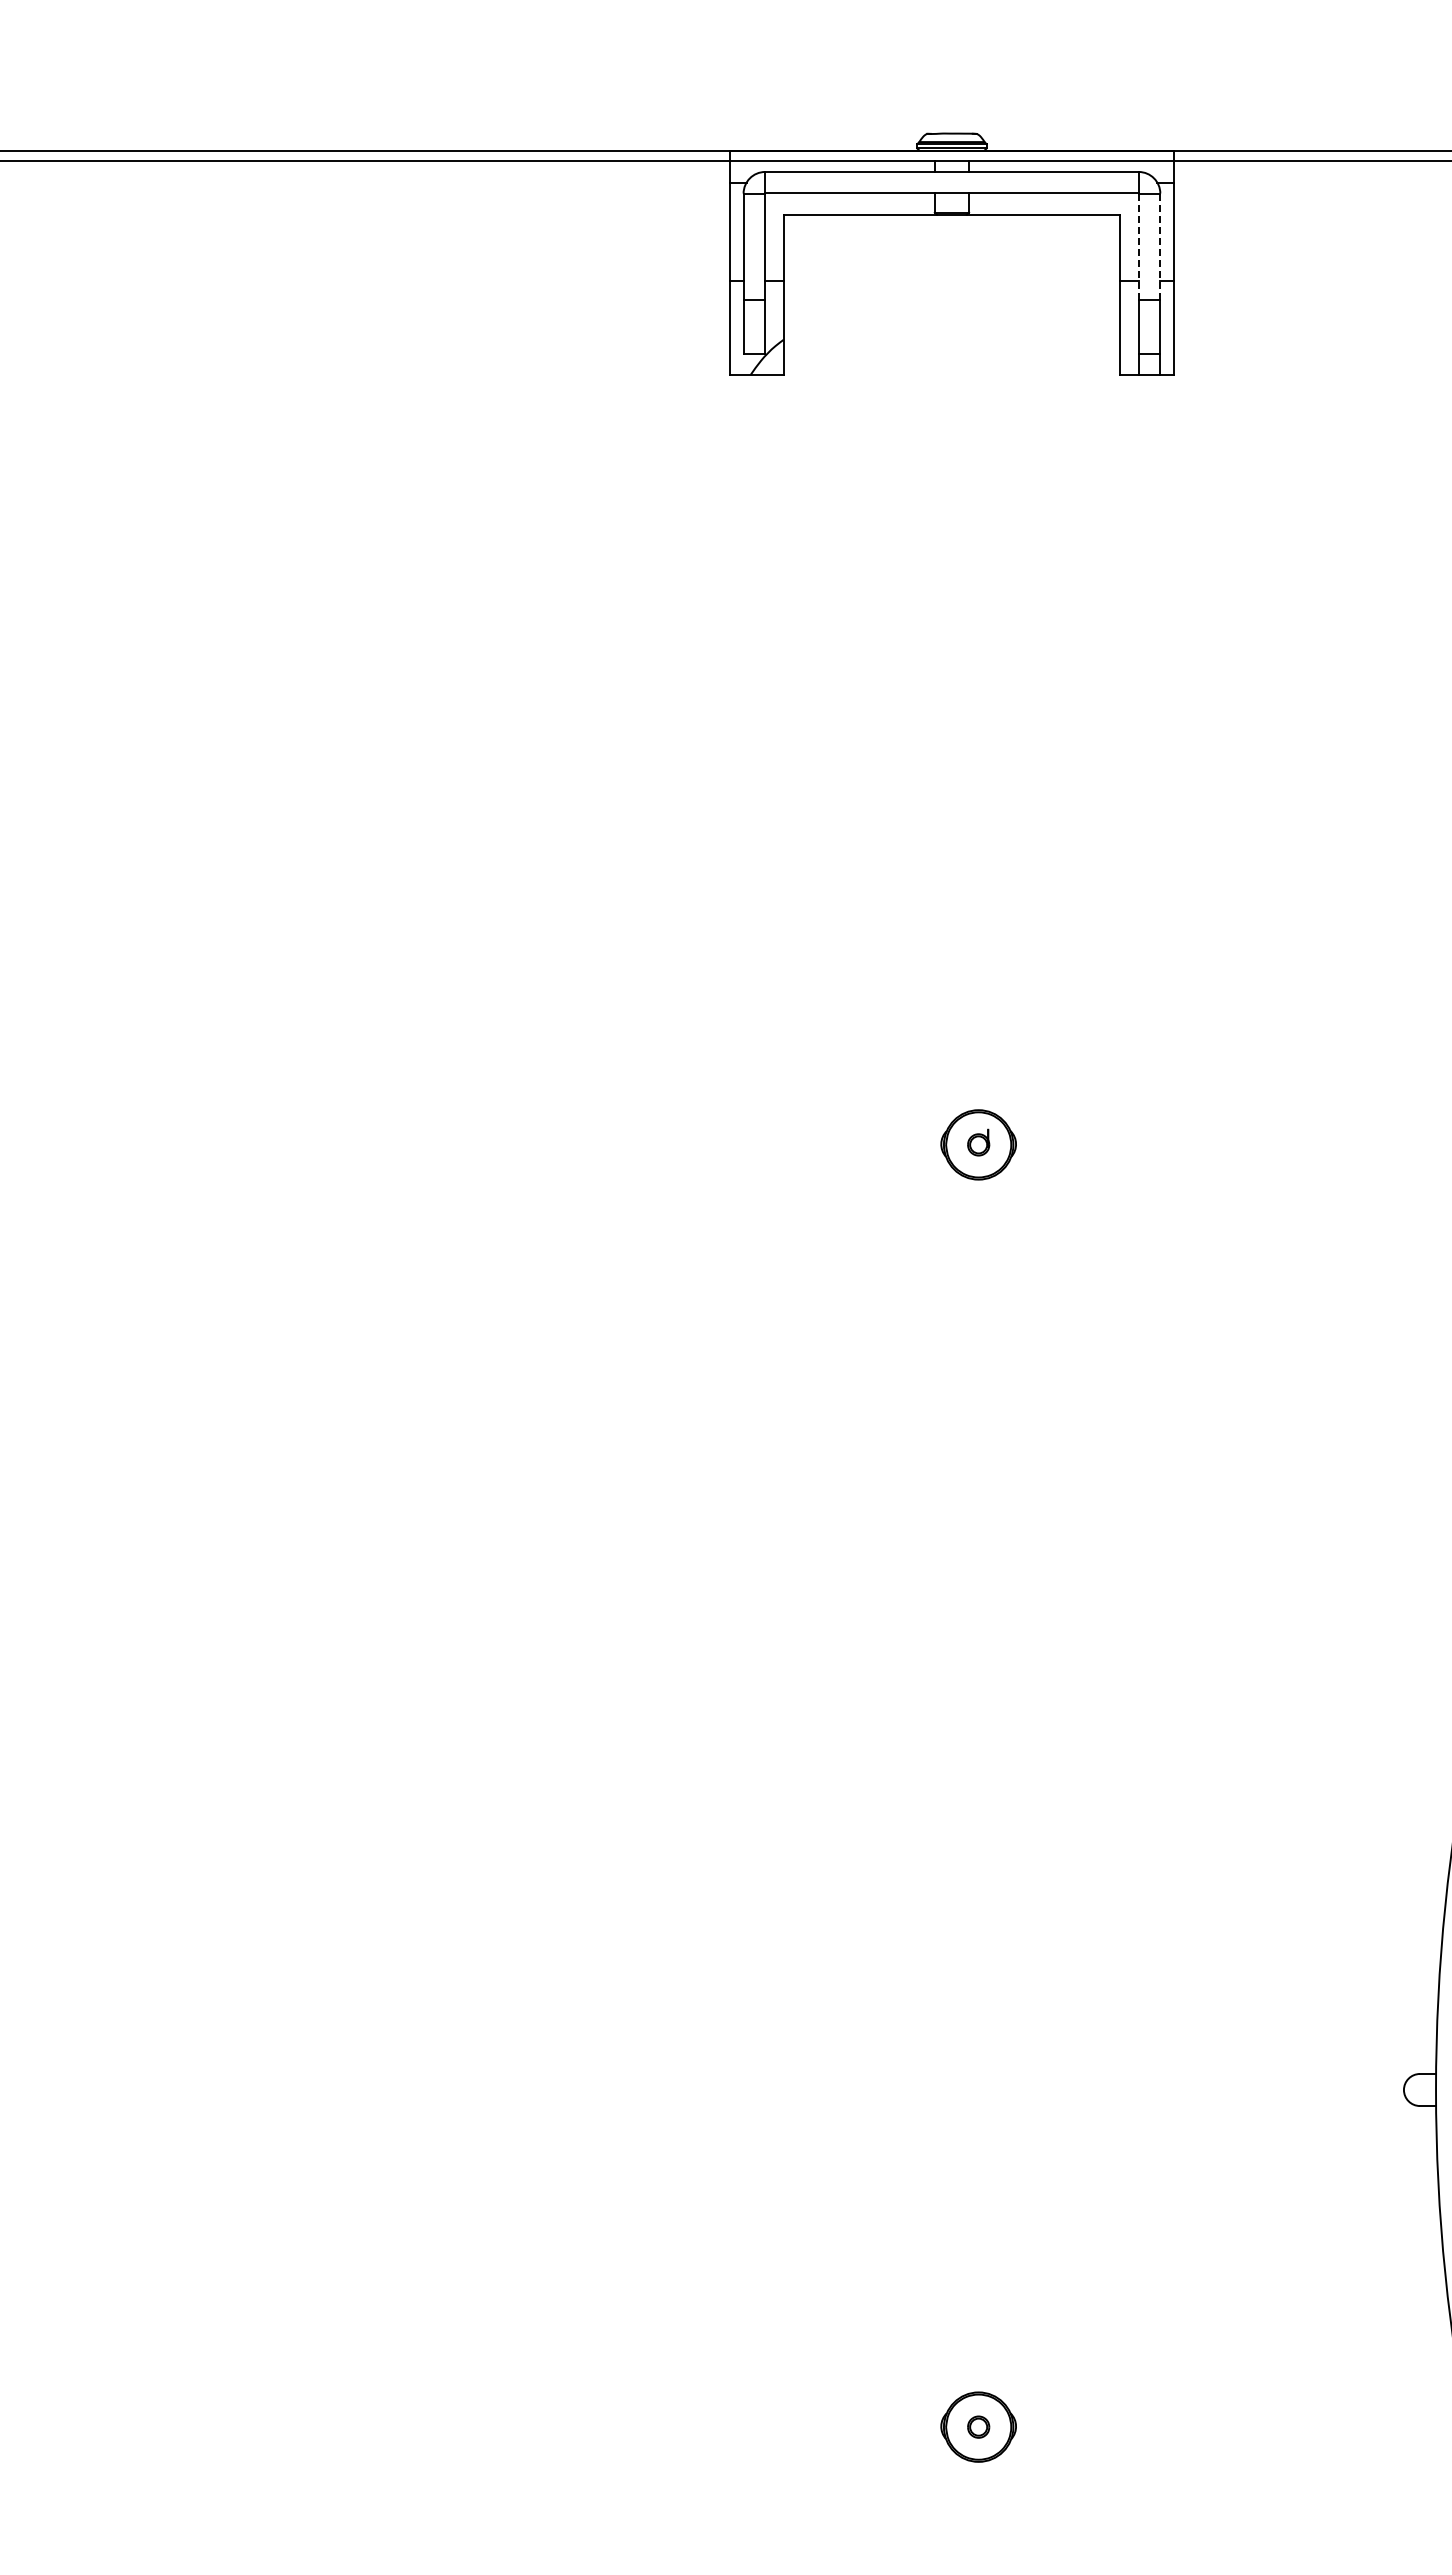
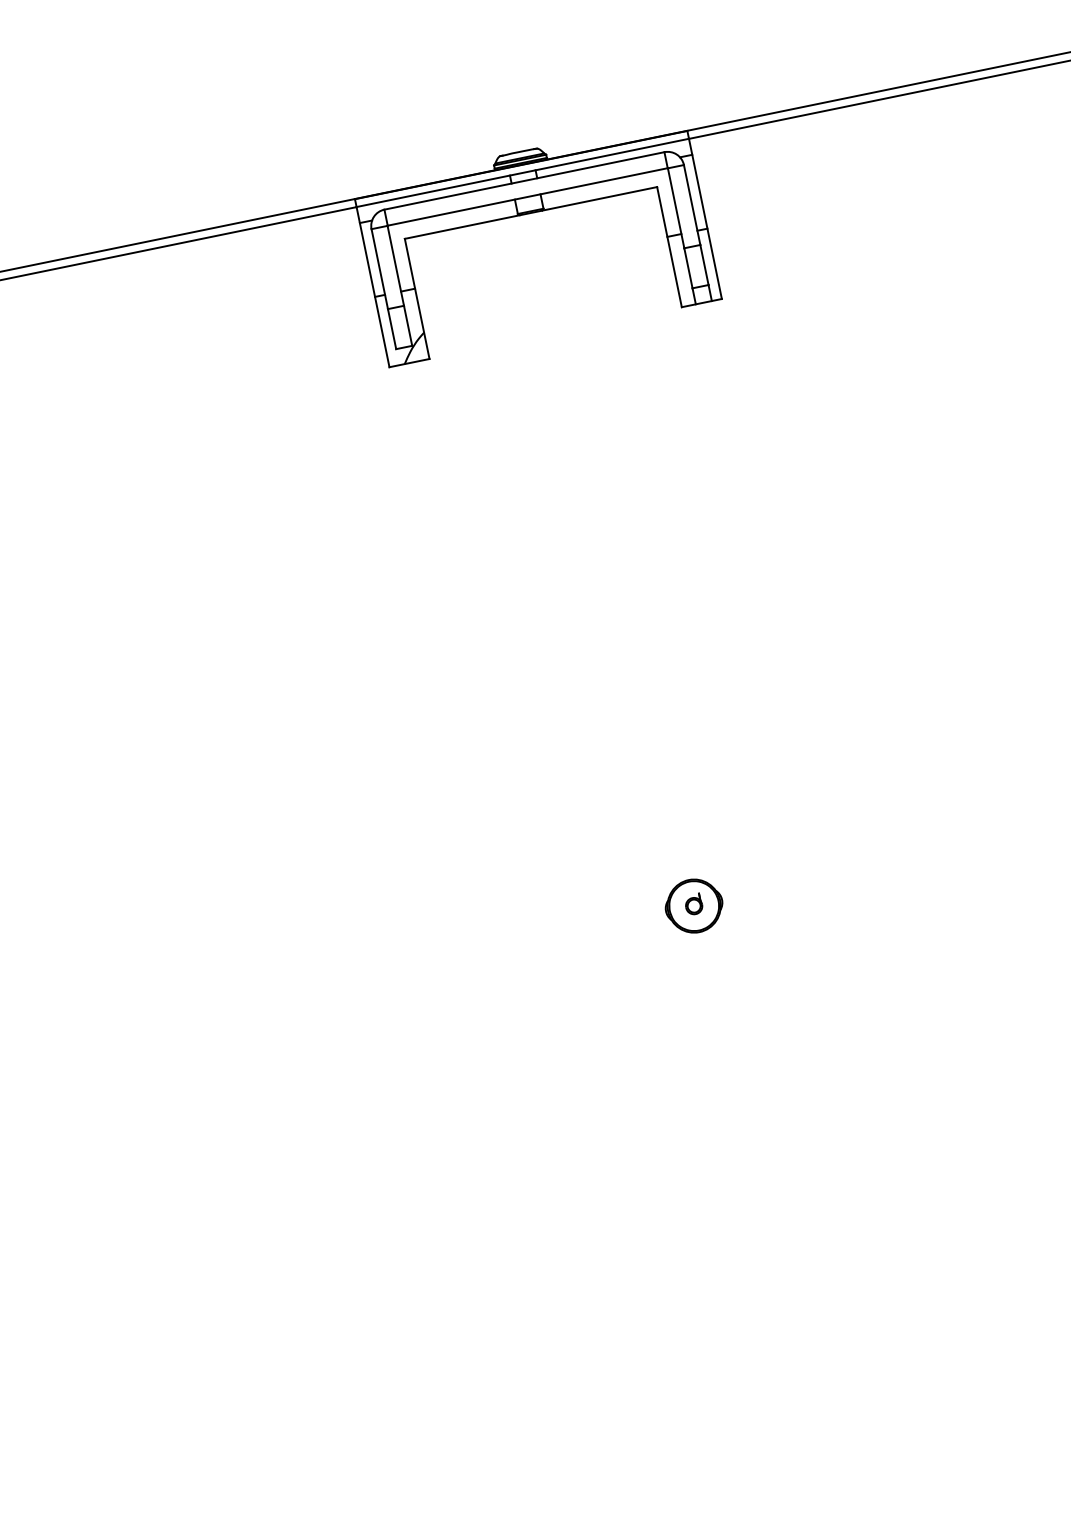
line: (1138, 246) -> (675, 208), dashed -> solid
line: (1160, 246) -> (692, 204), dashed -> solid

